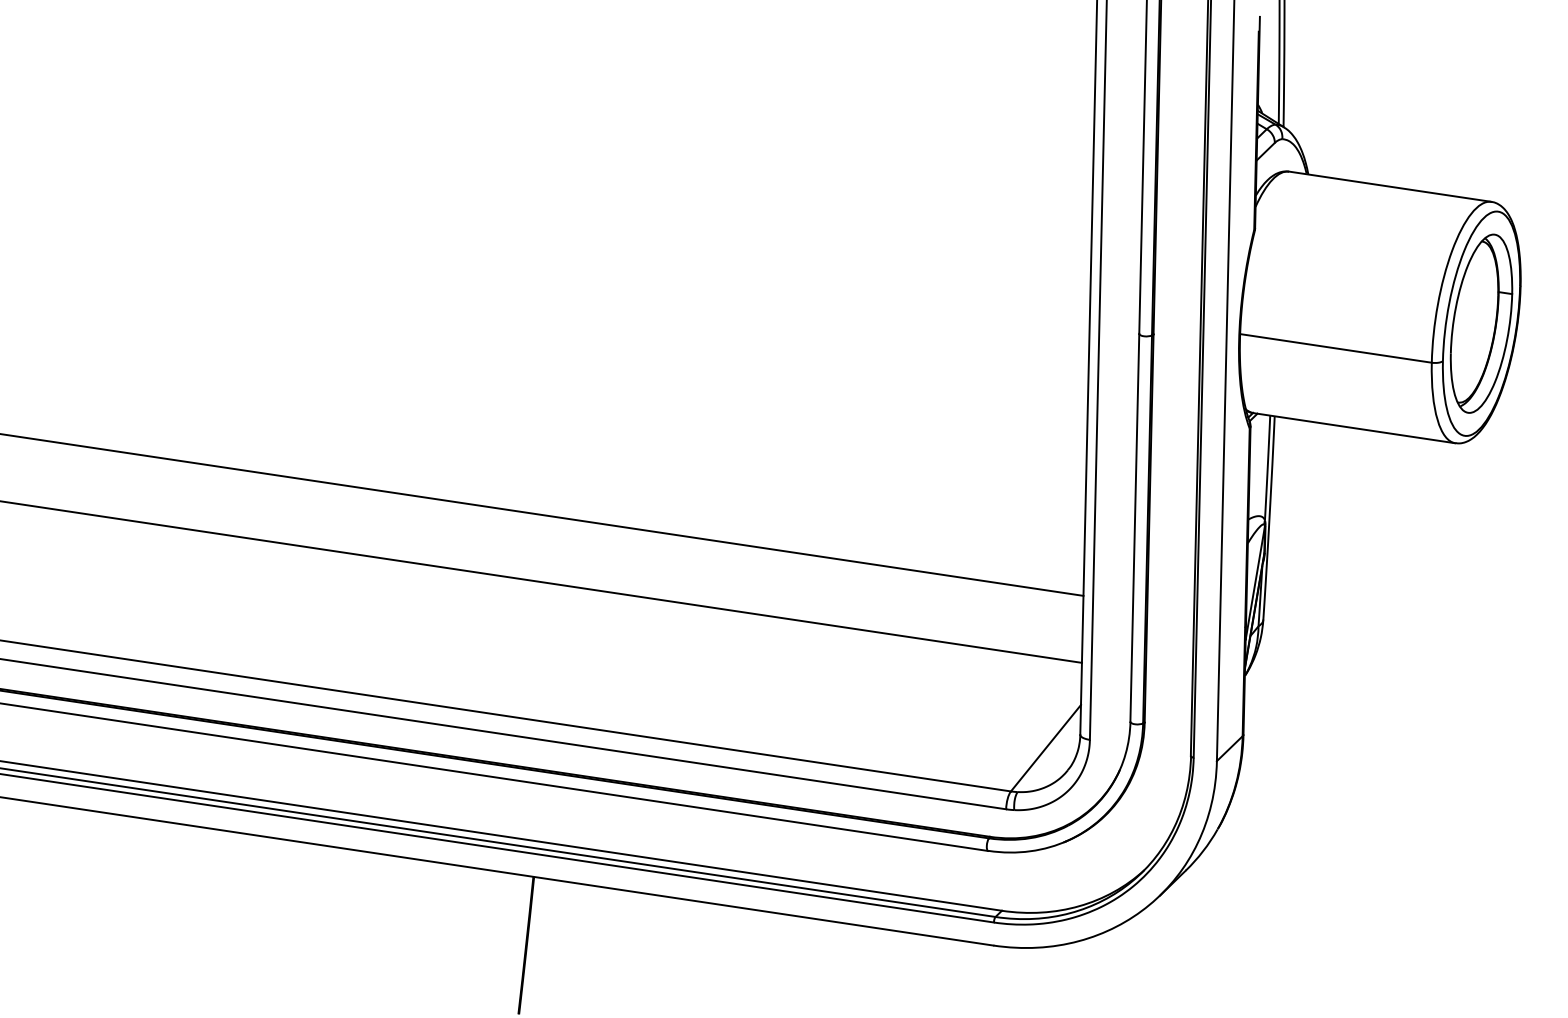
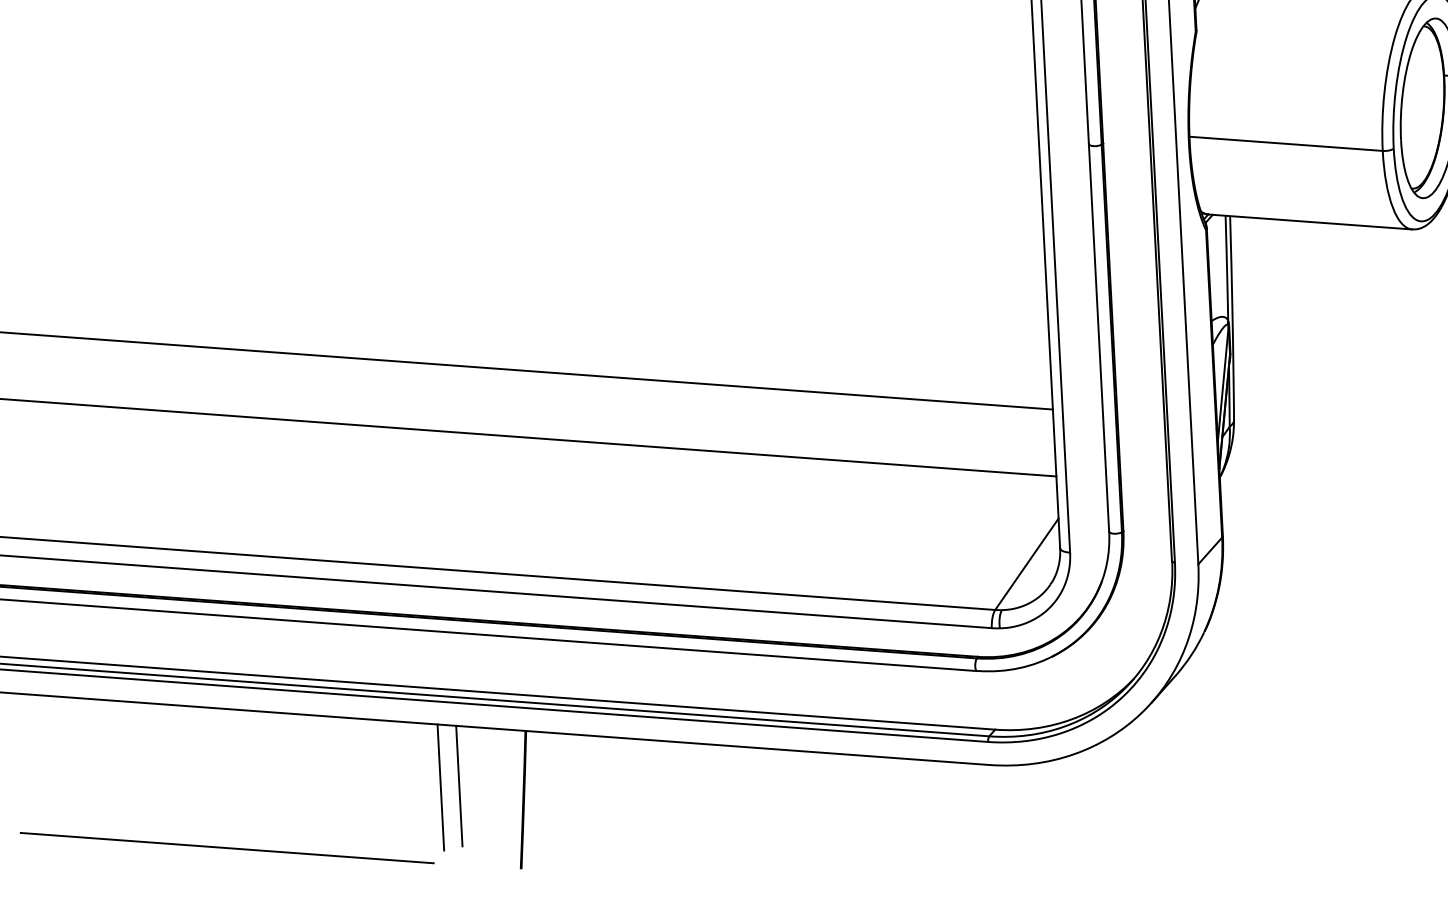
line: (444, 926) -> (440, 787), added
line: (462, 926) -> (458, 785), added
line: (226, 970) -> (226, 847), added

